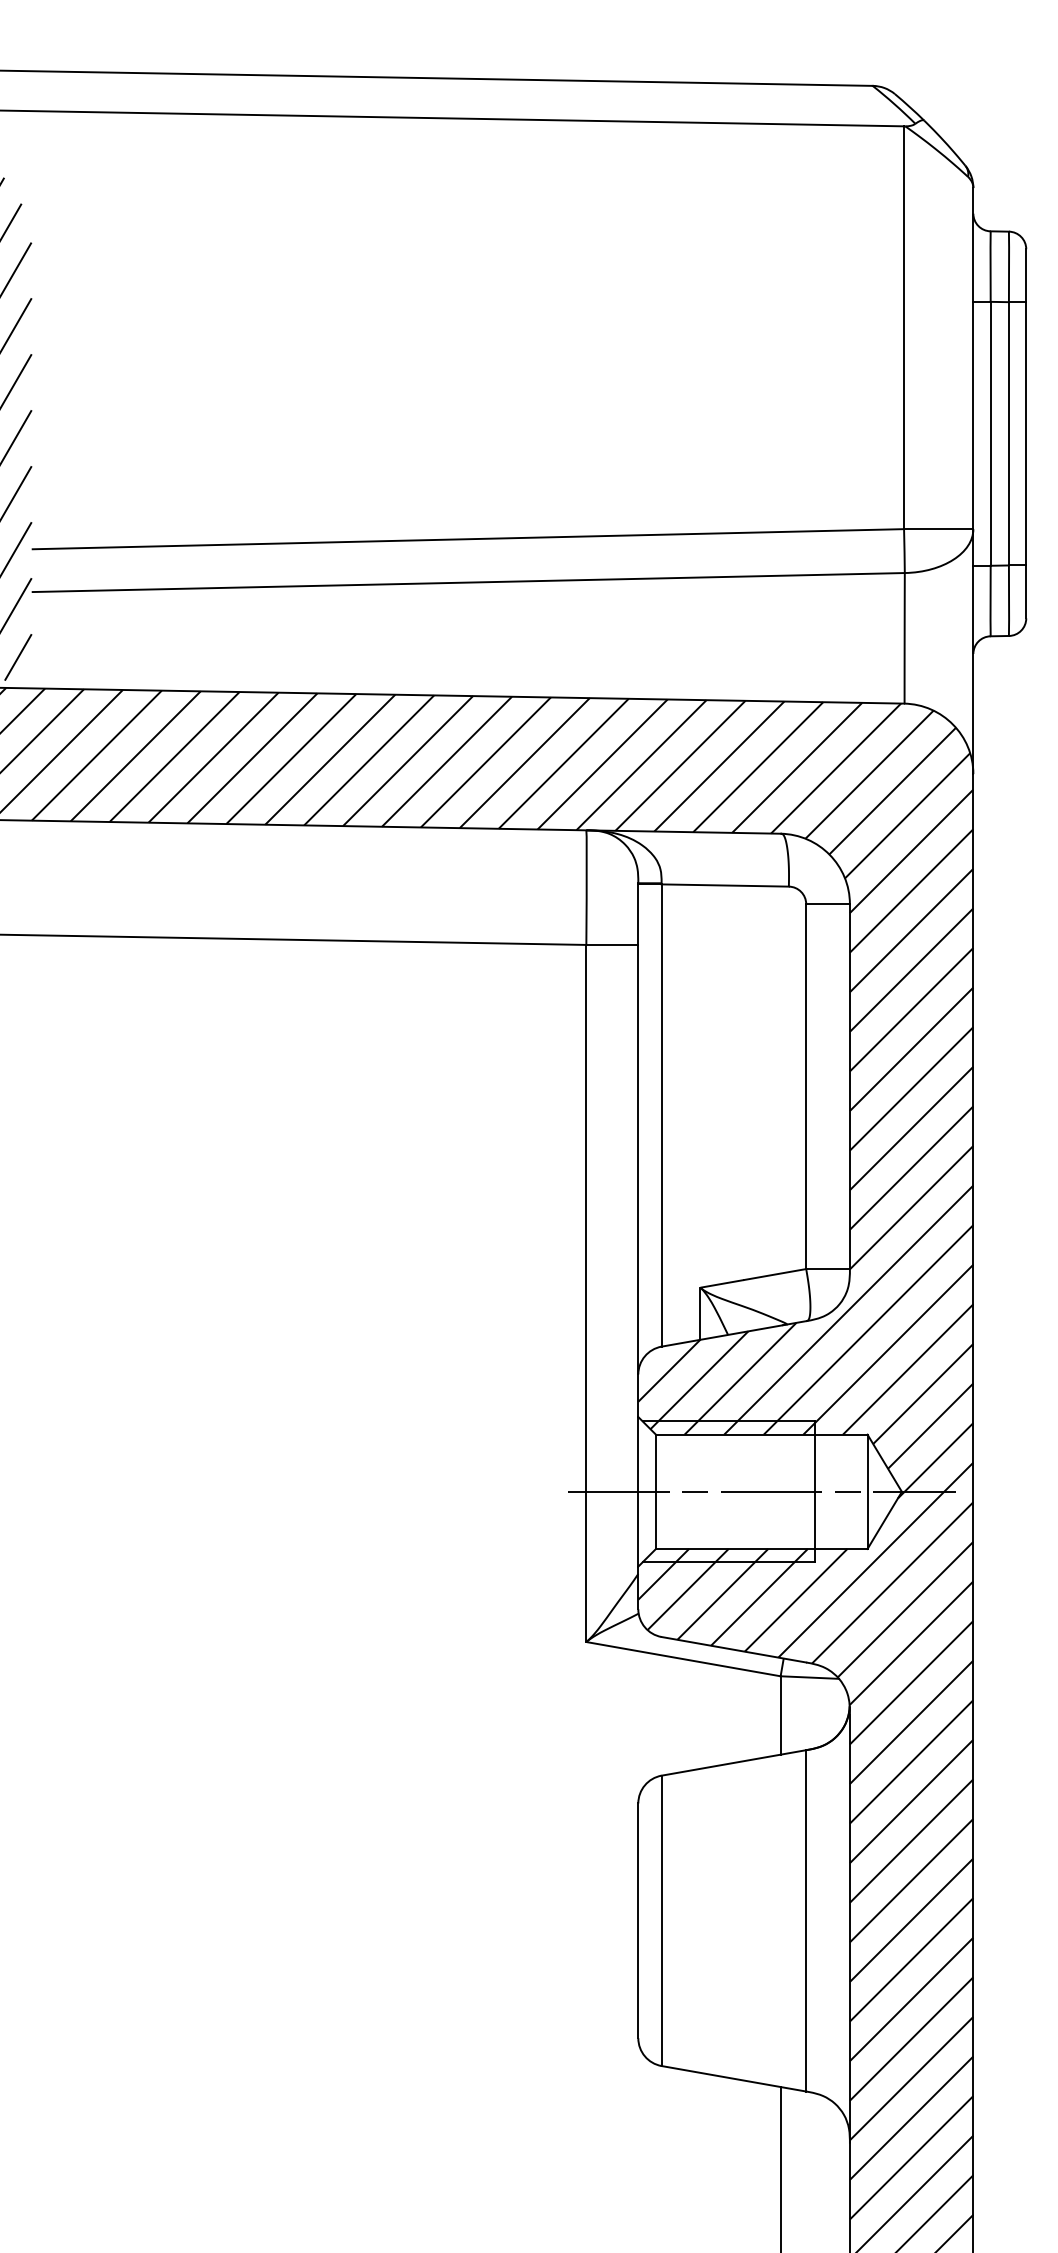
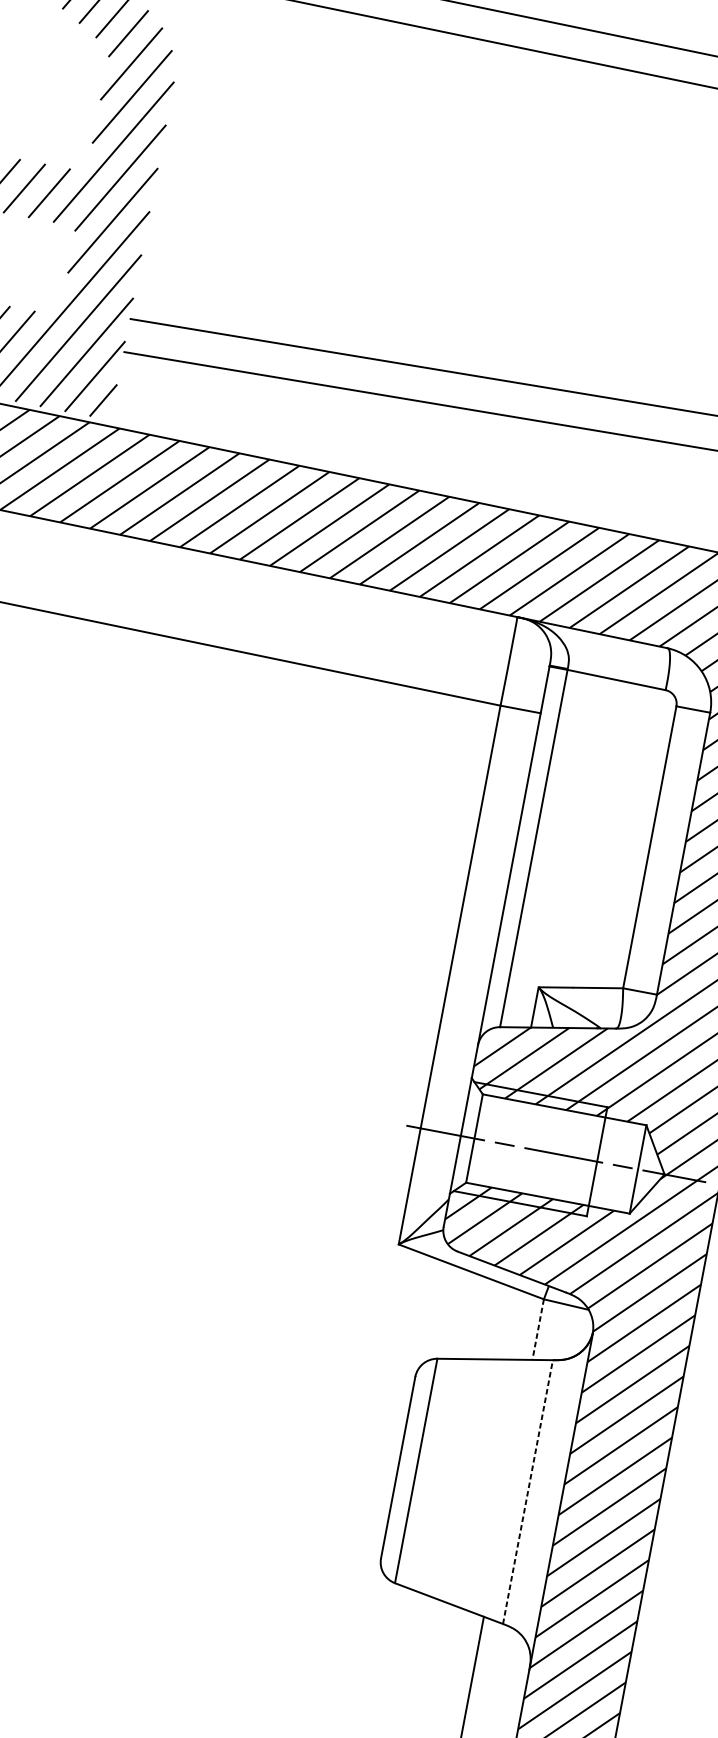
line: (780, 1715) -> (538, 1329), solid -> dashed
line: (806, 1920) -> (528, 1491), solid -> dashed

